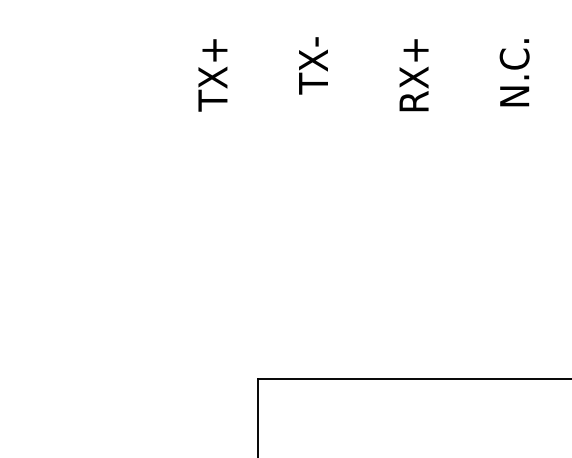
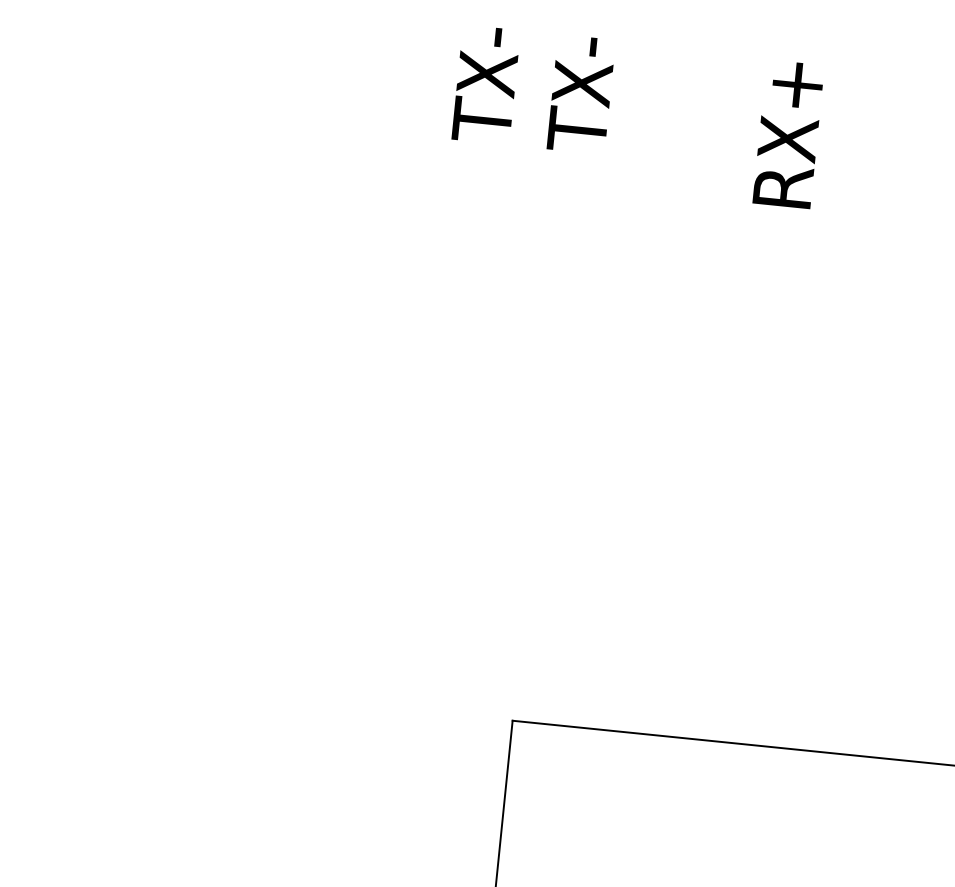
text: (313, 65) -> (581, 93), moved
text: (212, 74) -> (483, 101), TX+ -> TX-
text: (413, 75) -> (787, 134), moved

